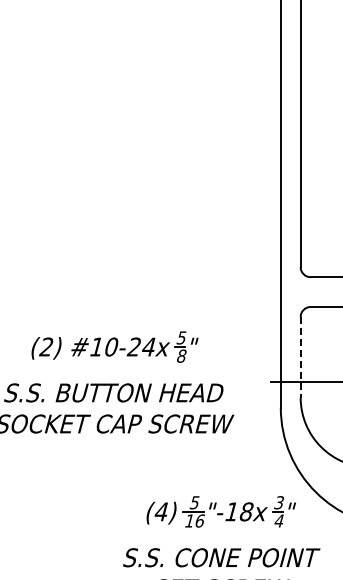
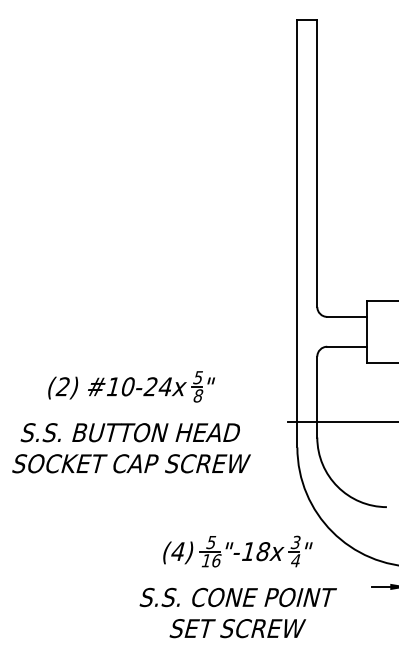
line: (300, 357) -> (317, 397), dashed -> solid

